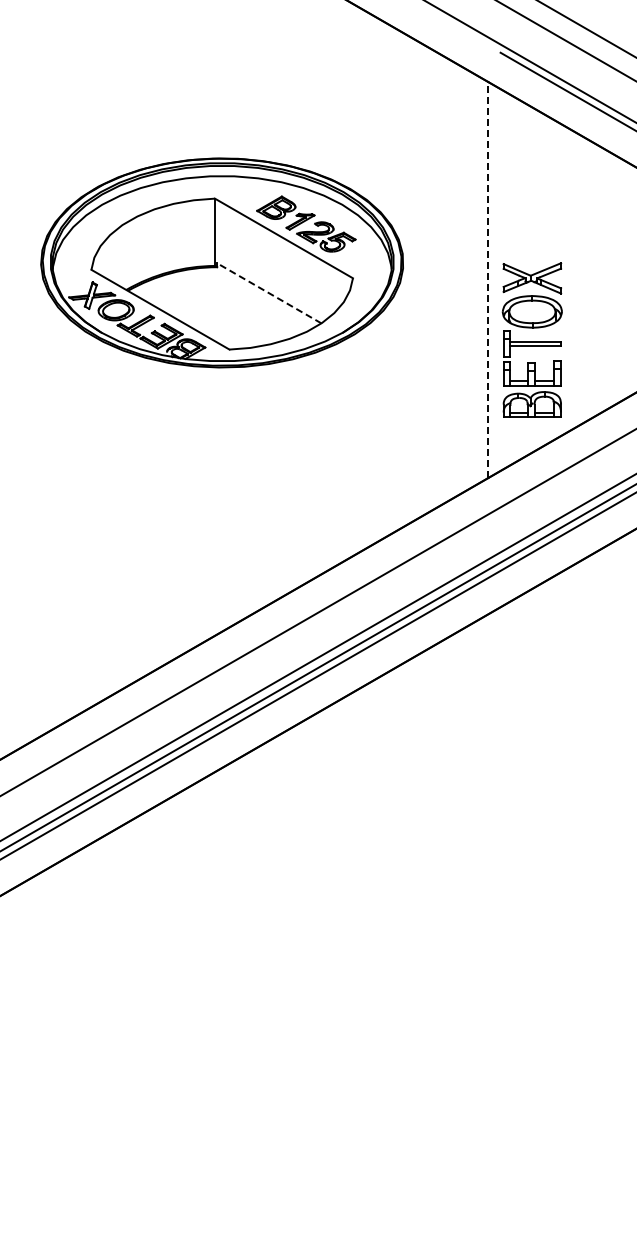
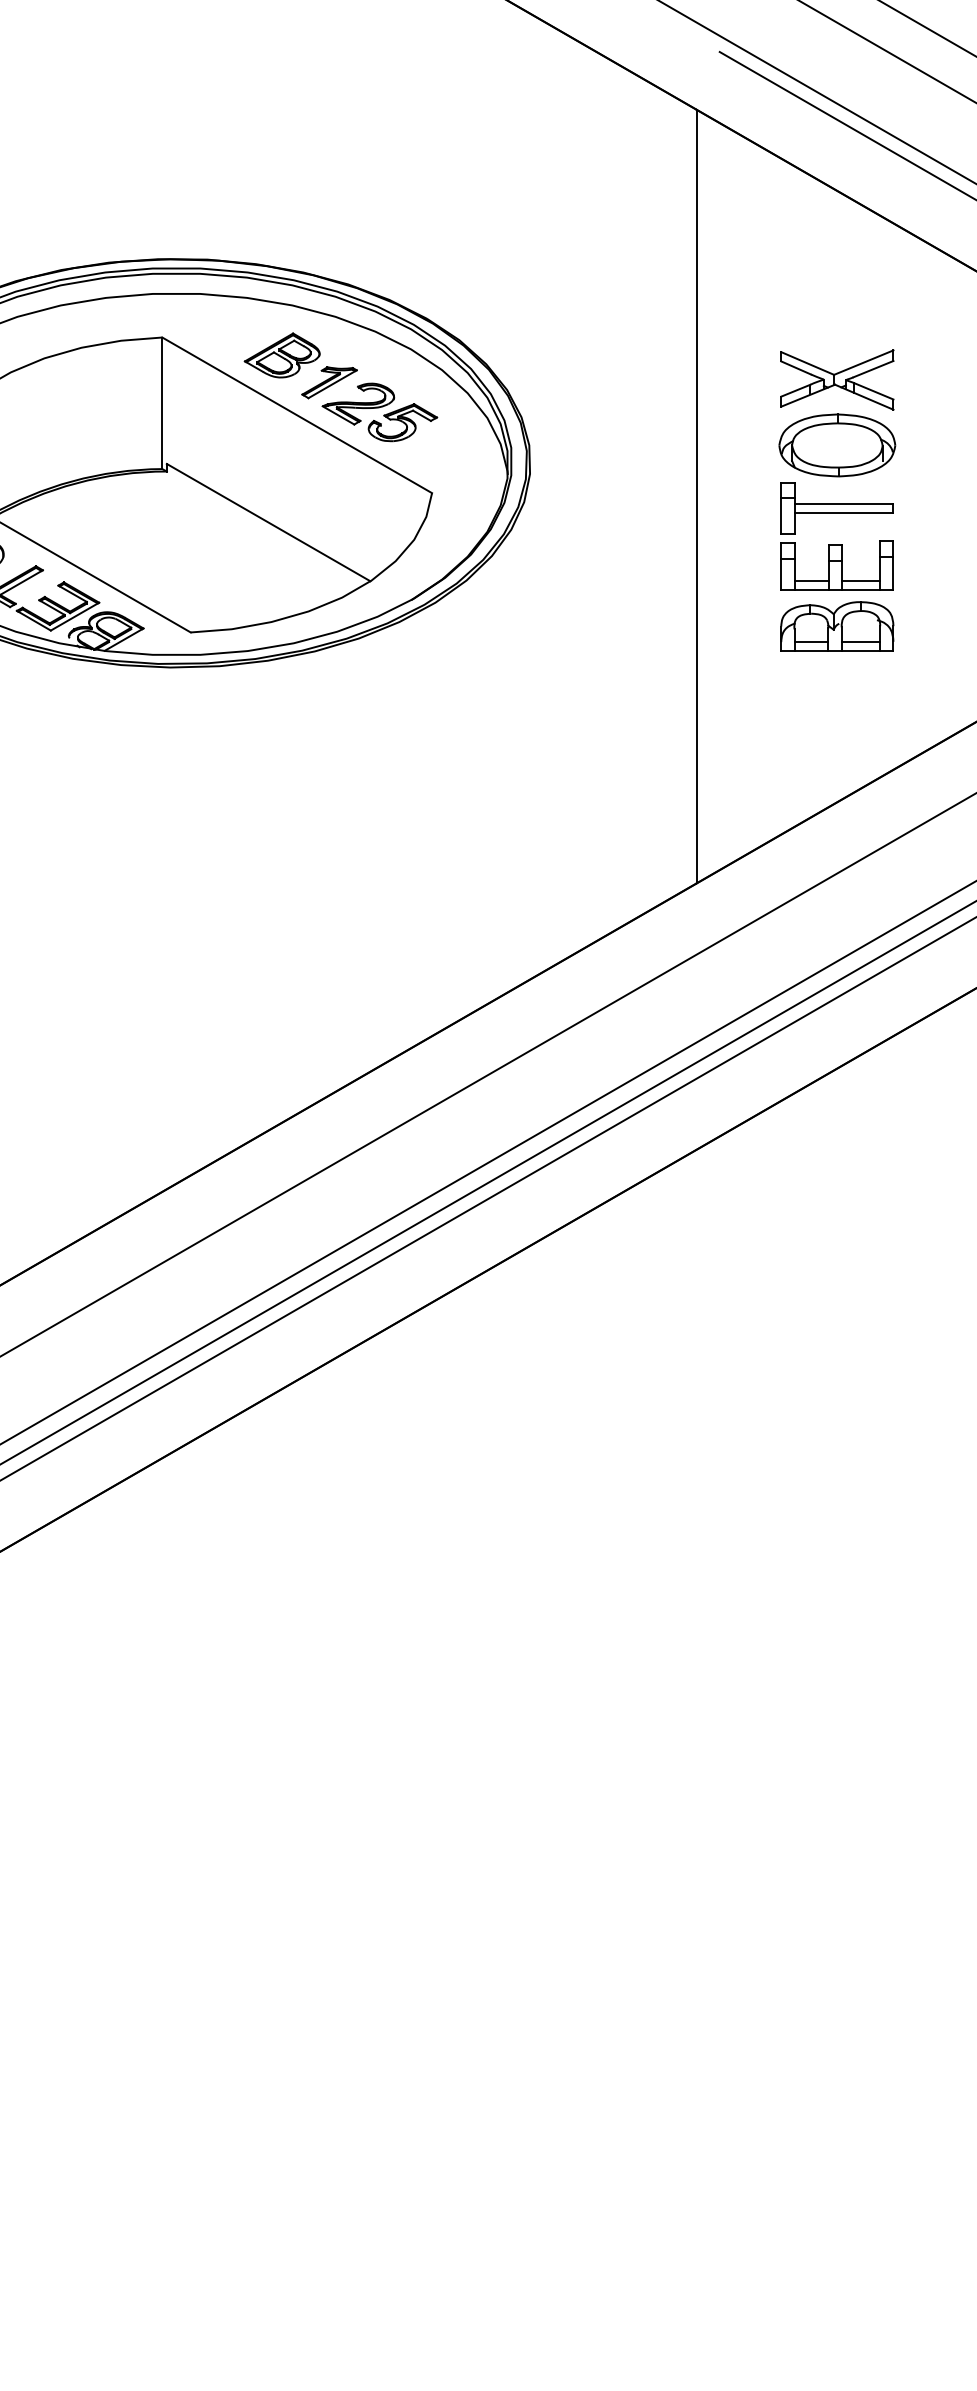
line: (488, 280) -> (696, 497), dashed -> solid
line: (268, 293) -> (266, 522), dashed -> solid
part: (531, 339) -> (835, 499), moved

